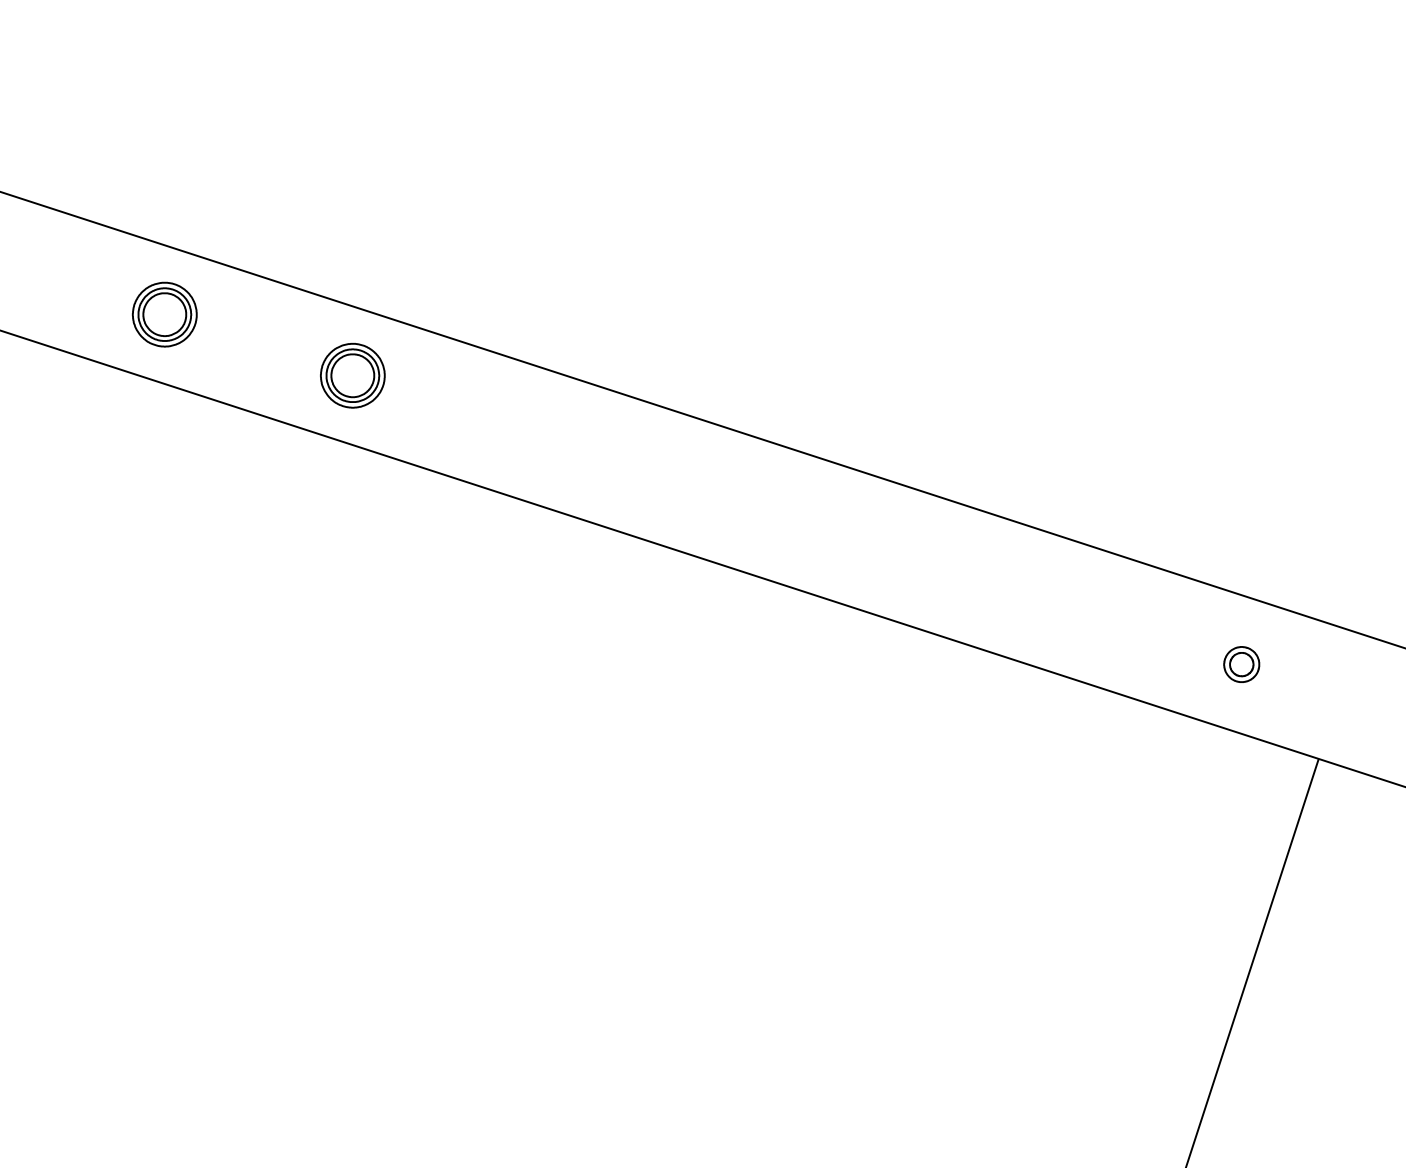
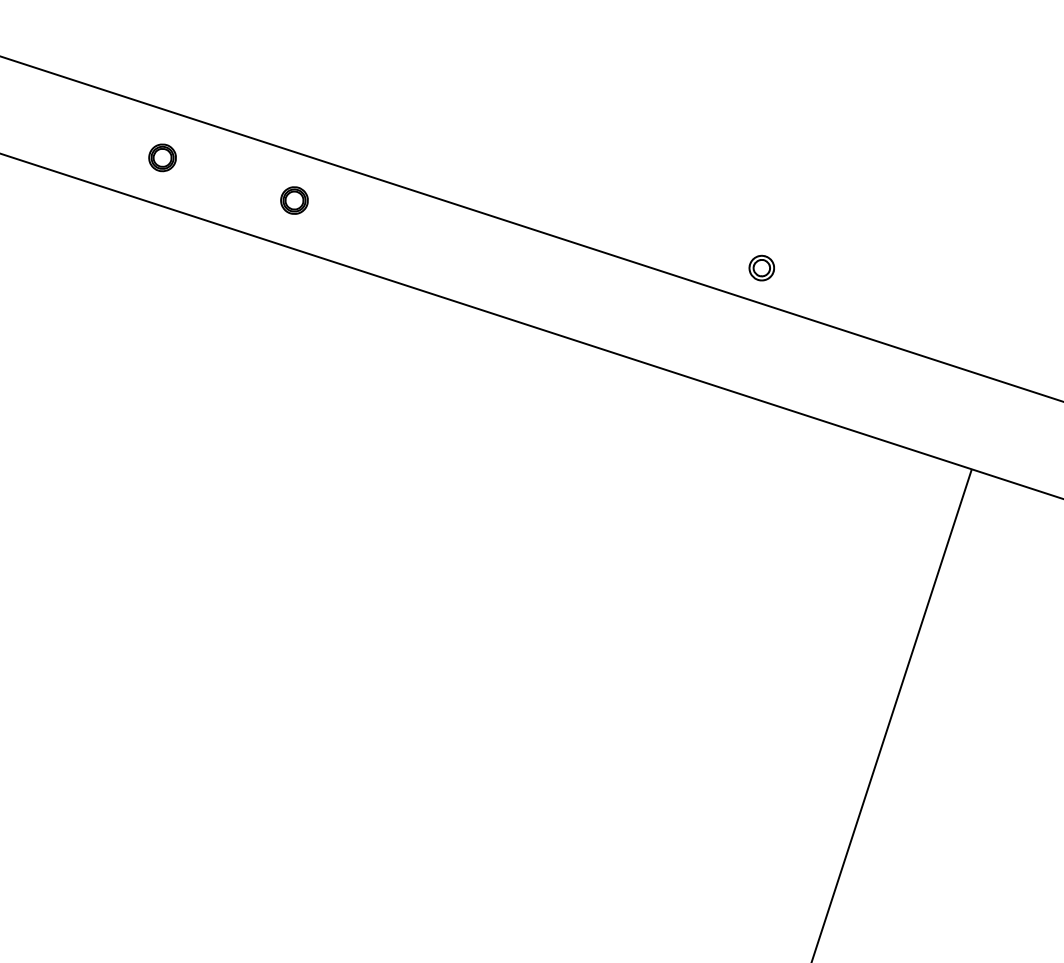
part: (164, 314) -> (162, 157), size x0.6
part: (352, 375) -> (294, 200), size x0.6
part: (1241, 663) -> (761, 267), moved

